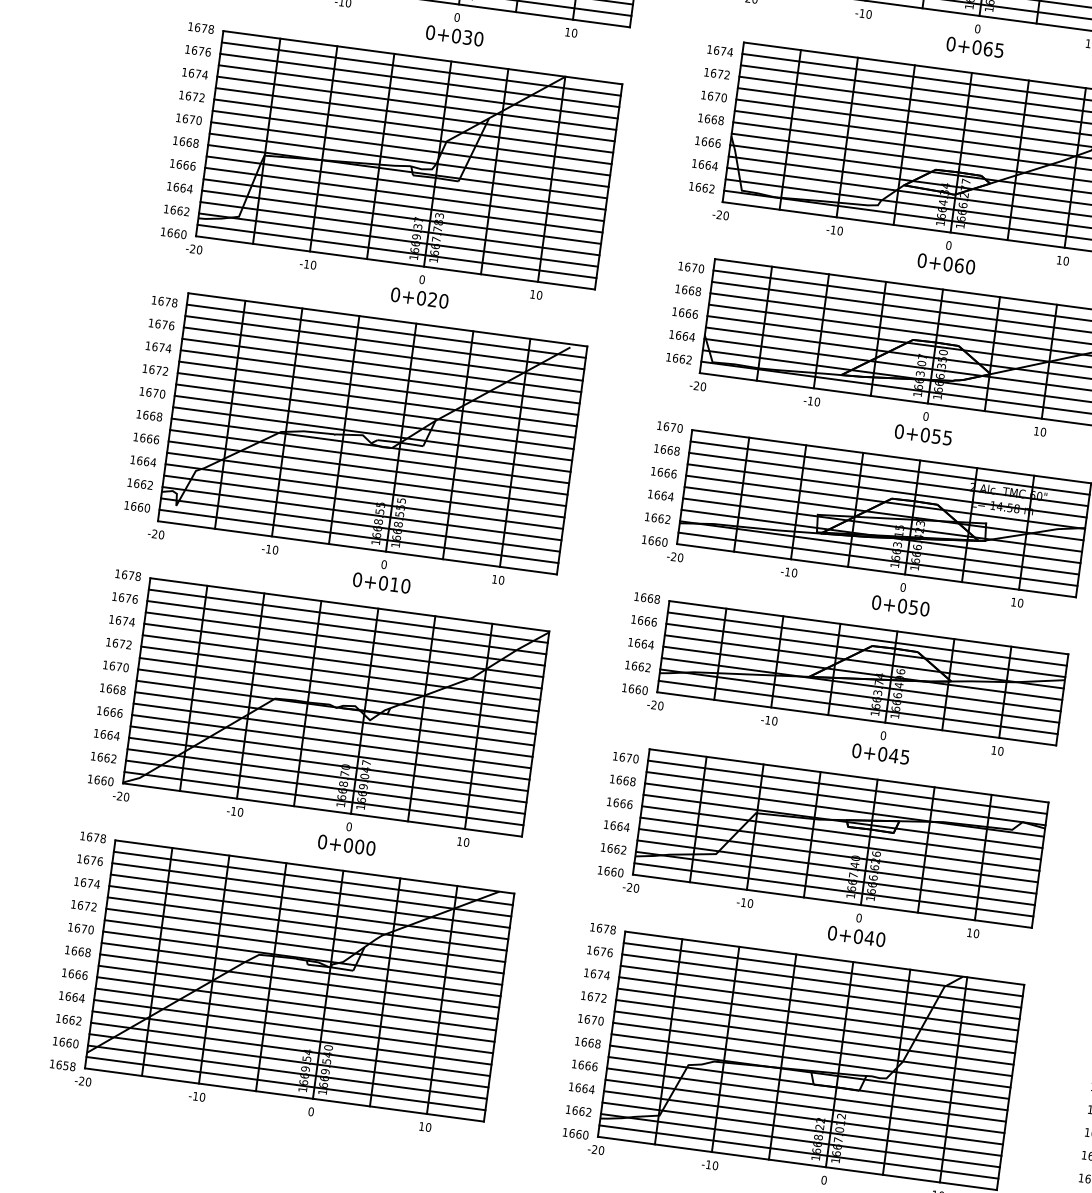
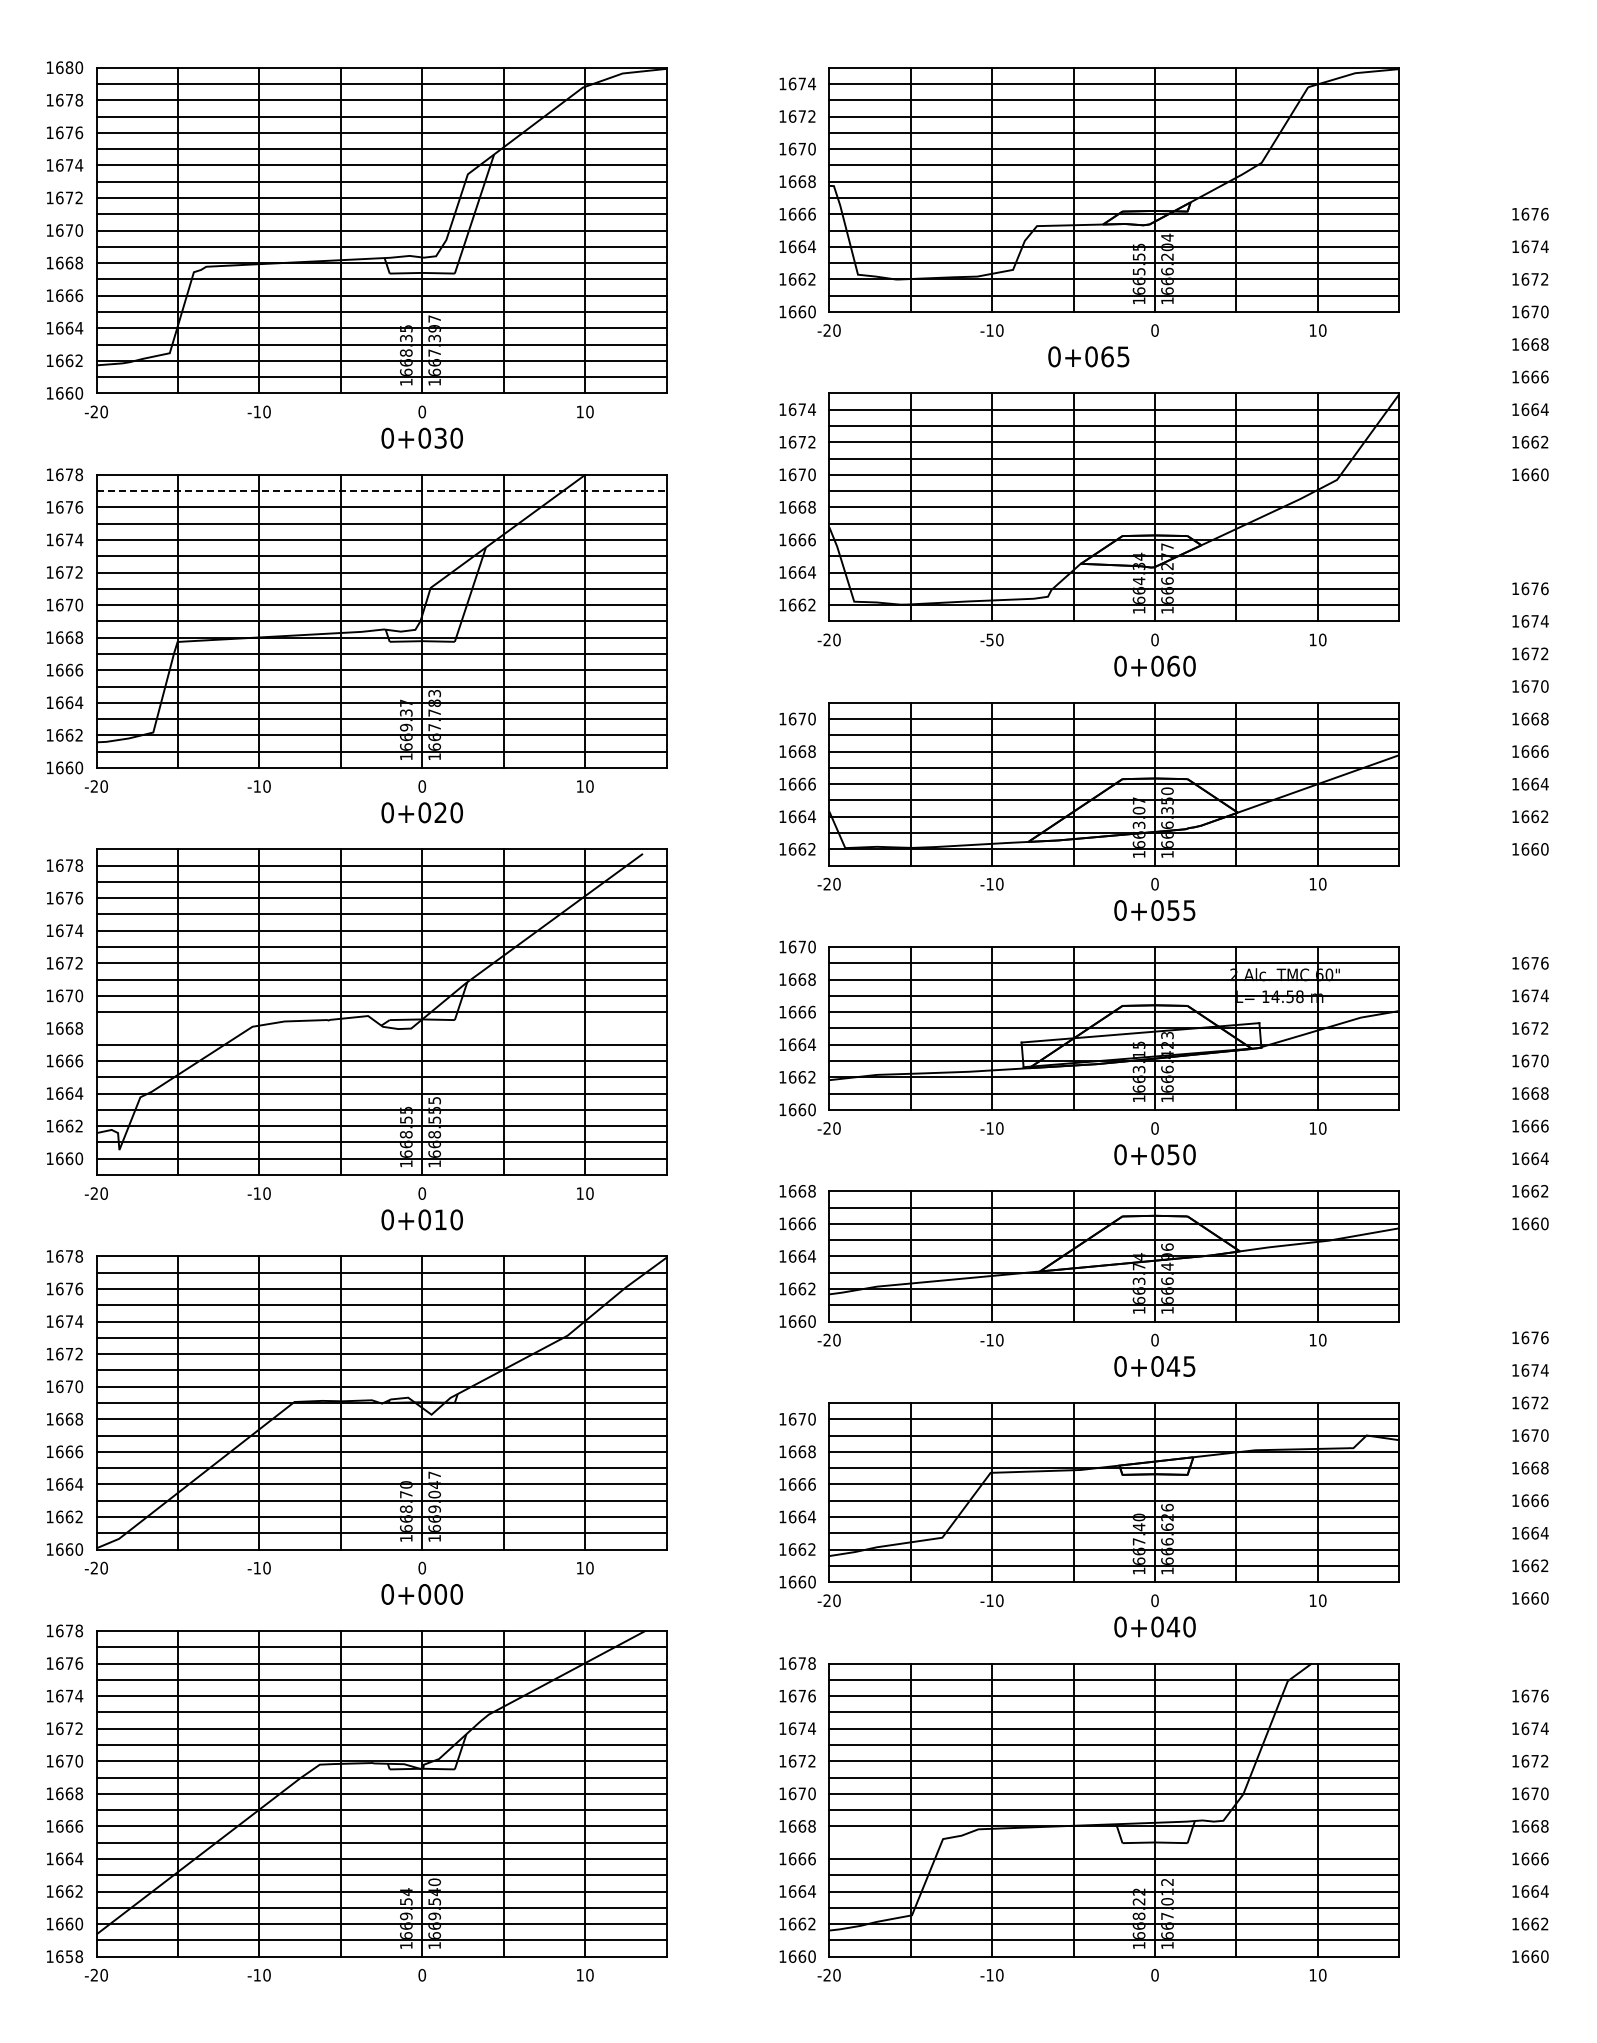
text: (974, 47) -> (1088, 356), moved
line: (421, 69) -> (381, 491), solid -> dashed
text: (833, 229) -> (989, 639), -10 -> -50
line: (371, 445) -> (381, 1028), removed
line: (808, 1083) -> (1114, 1842), removed

